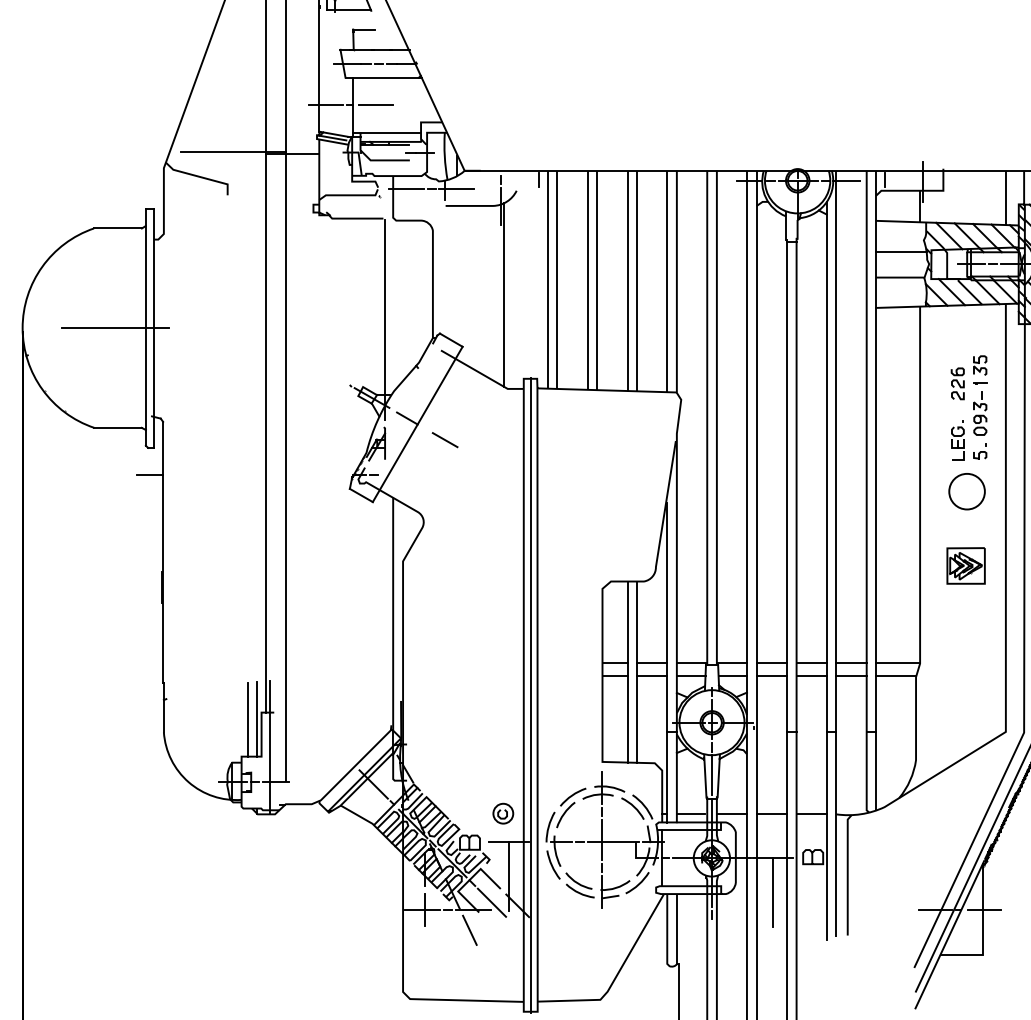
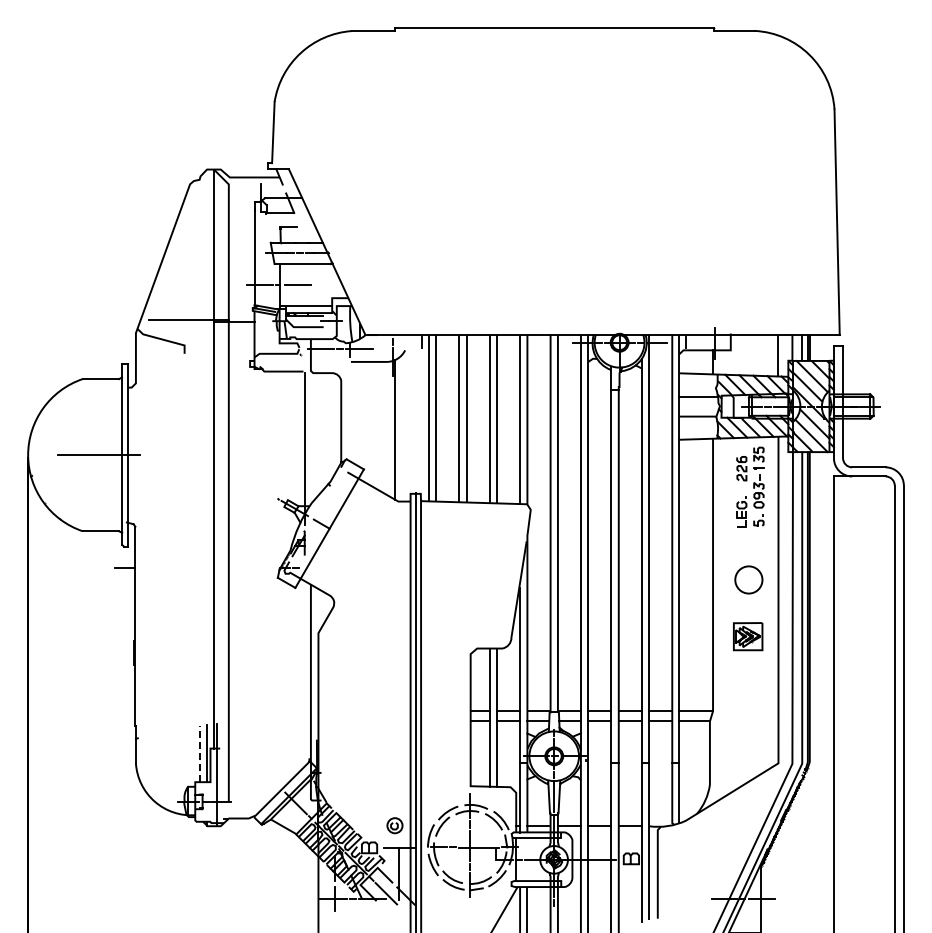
part: (969, 407) -> (750, 486), moved
line: (445, 439) -> (350, 540), removed
line: (248, 719) -> (200, 753), solid -> dashed
line: (772, 892) -> (600, 885), removed
line: (469, 930) -> (369, 914), removed

